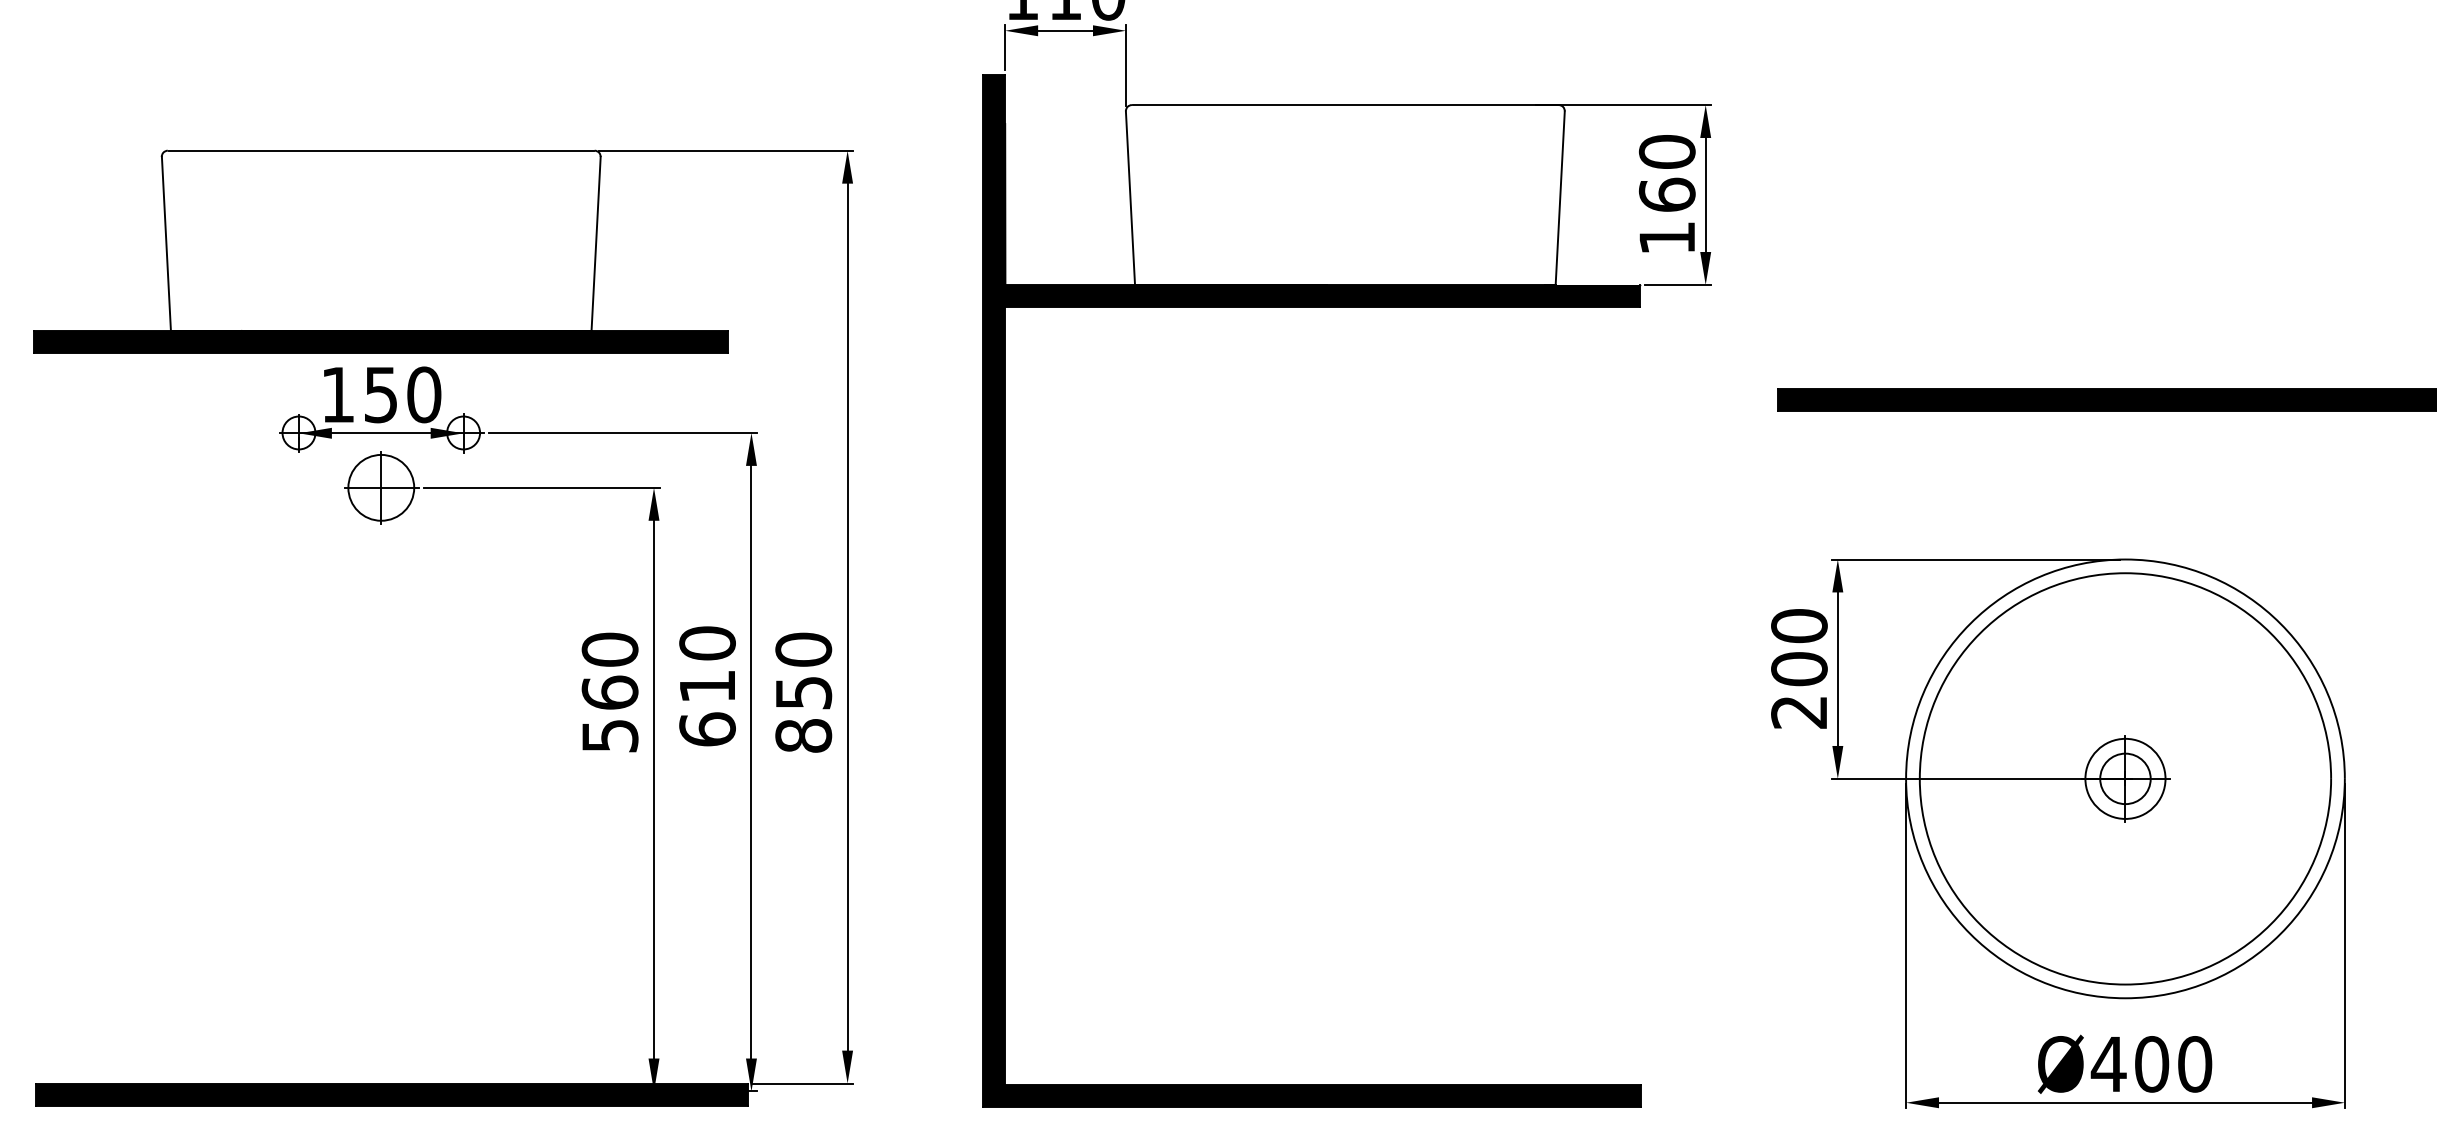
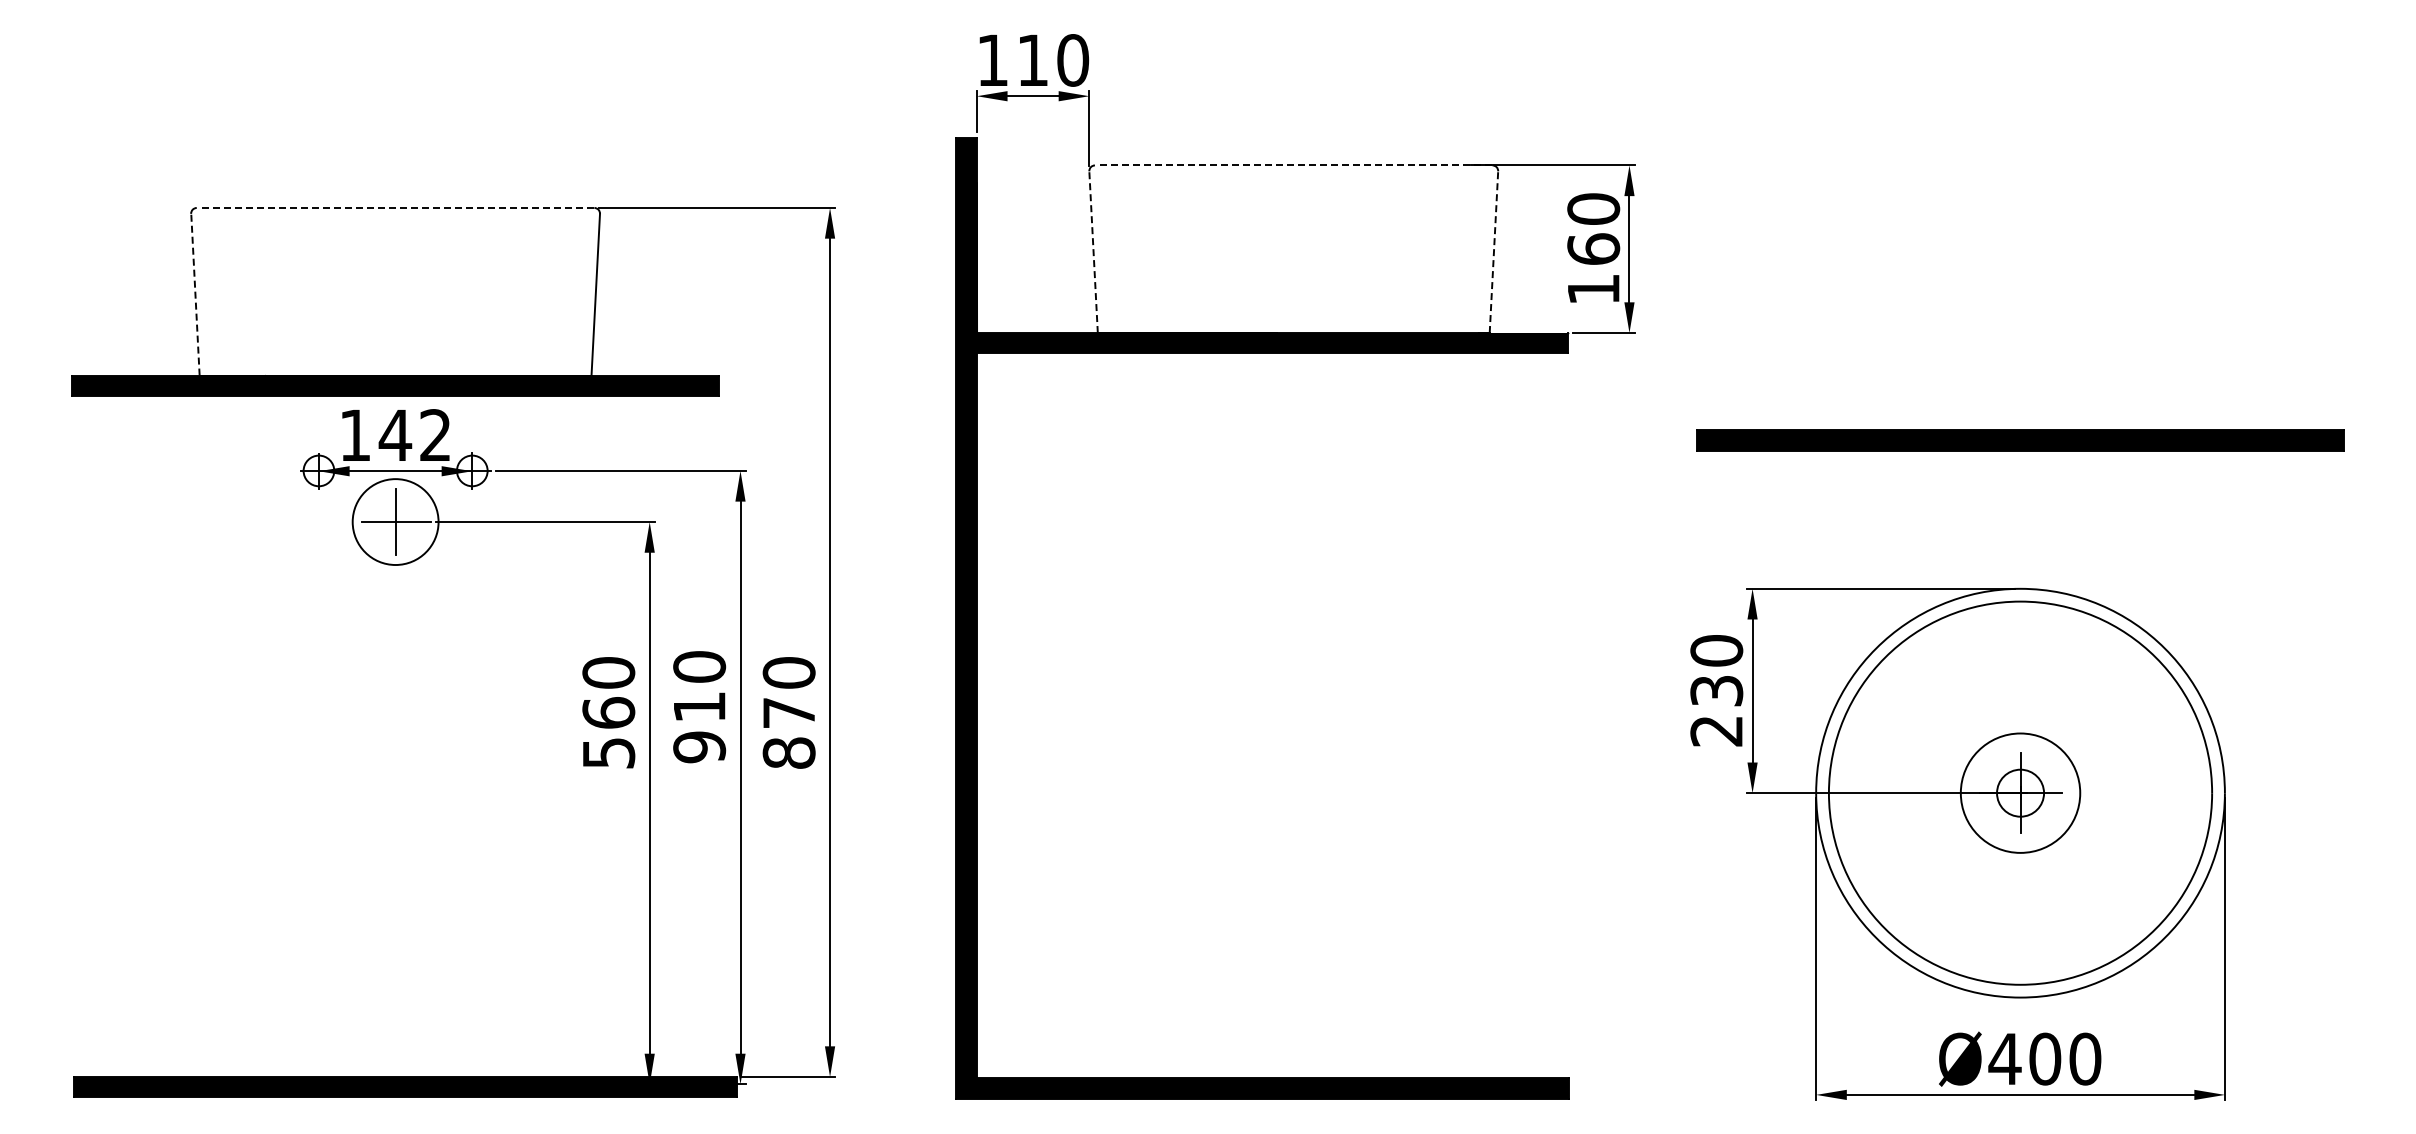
line: (1345, 105) -> (1293, 165), solid -> dashed
line: (381, 150) -> (395, 207), solid -> dashed
line: (1130, 198) -> (1093, 252), solid -> dashed
line: (1559, 198) -> (1493, 252), solid -> dashed
line: (166, 243) -> (195, 294), solid -> dashed
text: (401, 394) -> (414, 435), 150 -> 142
circle: (381, 487) -> (395, 521), size x1.4
text: (1799, 668) -> (1716, 690), 200 -> 230
text: (804, 693) -> (789, 713), 850 -> 870
text: (707, 729) -> (699, 747), 610 -> 910
circle: (2125, 778) -> (2020, 792), size x1.6

